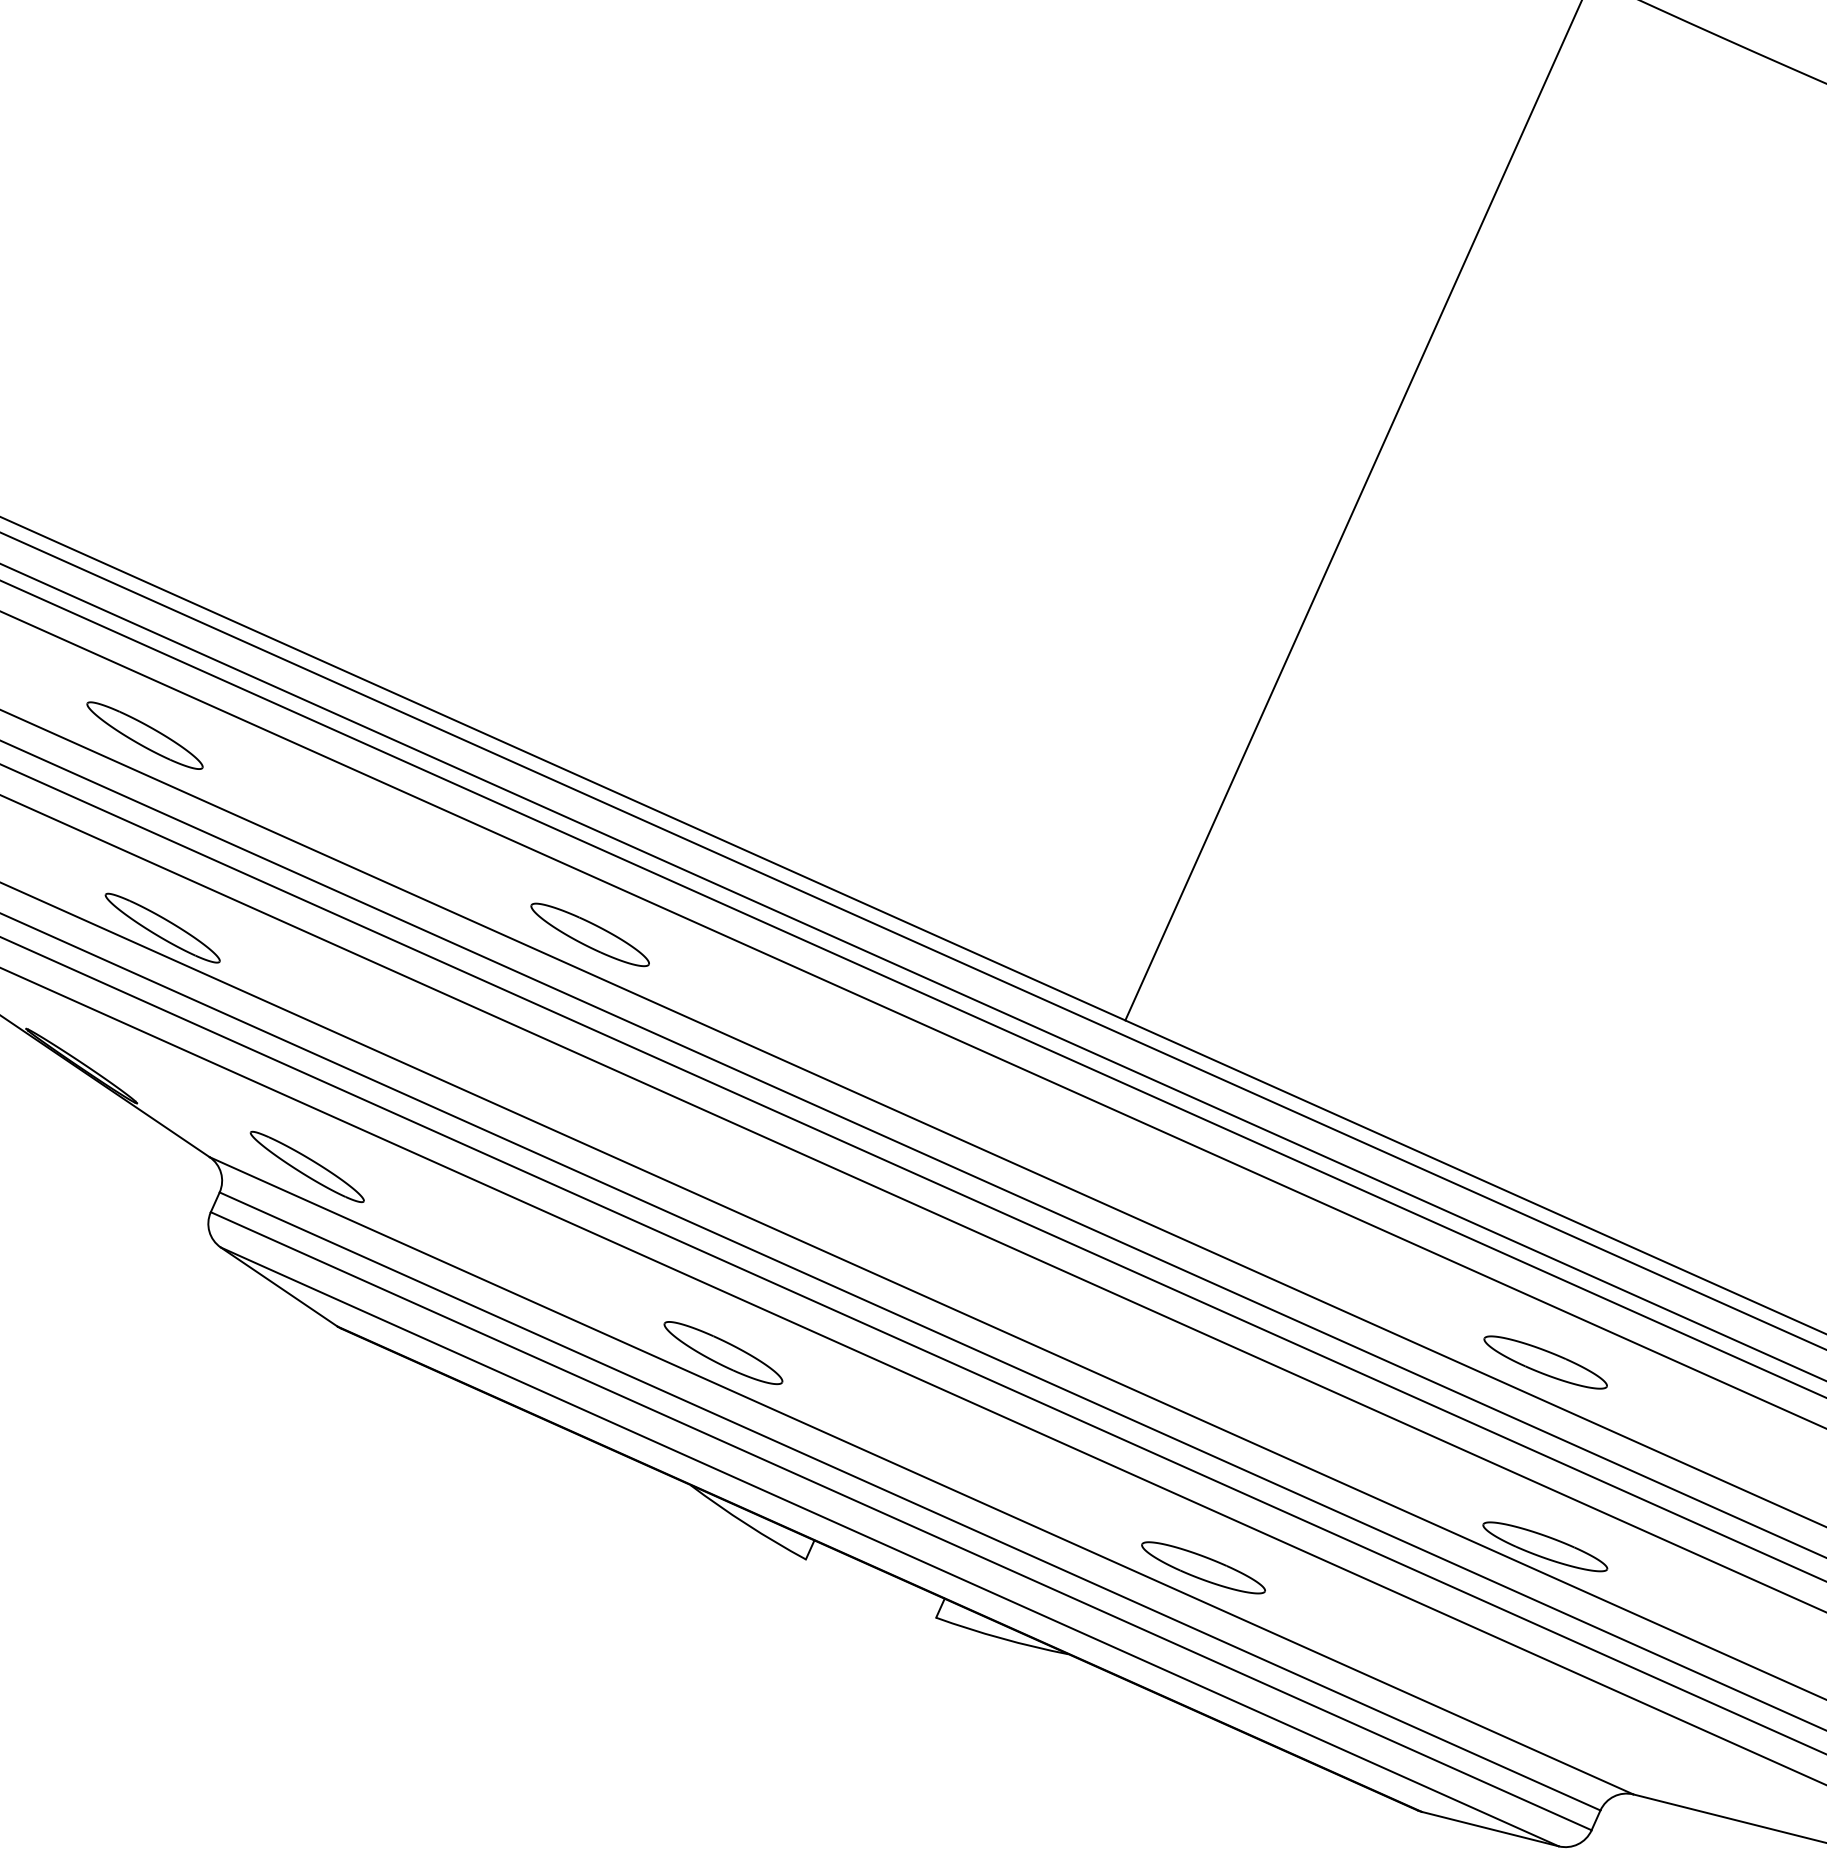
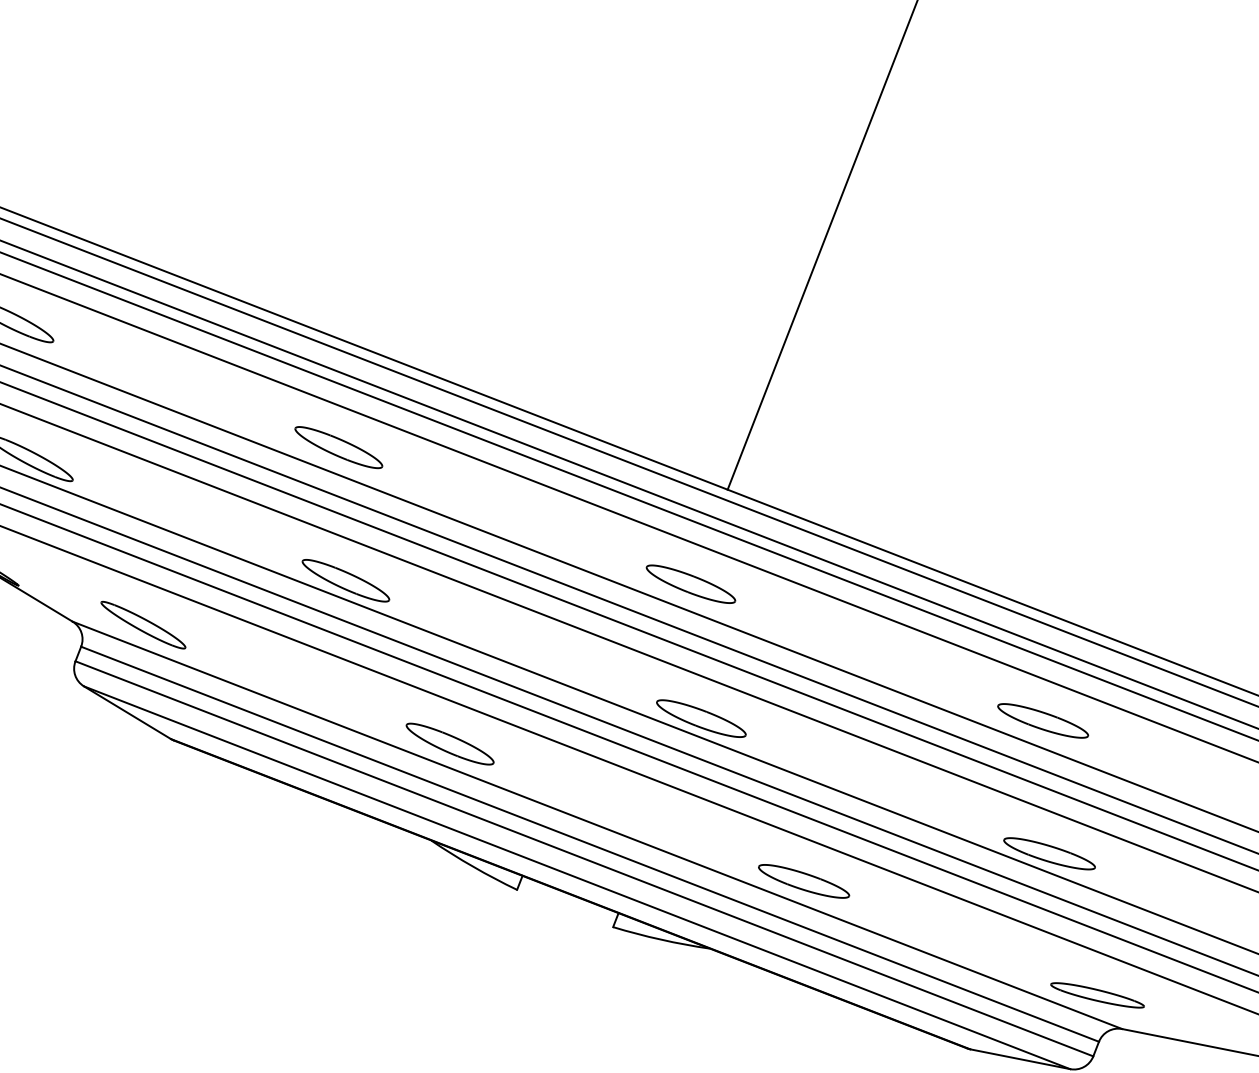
part: (590, 1119) -> (345, 580), added
part: (1067, 1148) -> (690, 584), added
part: (1072, 1335) -> (701, 718), added
part: (1601, 1745) -> (1097, 994), added

